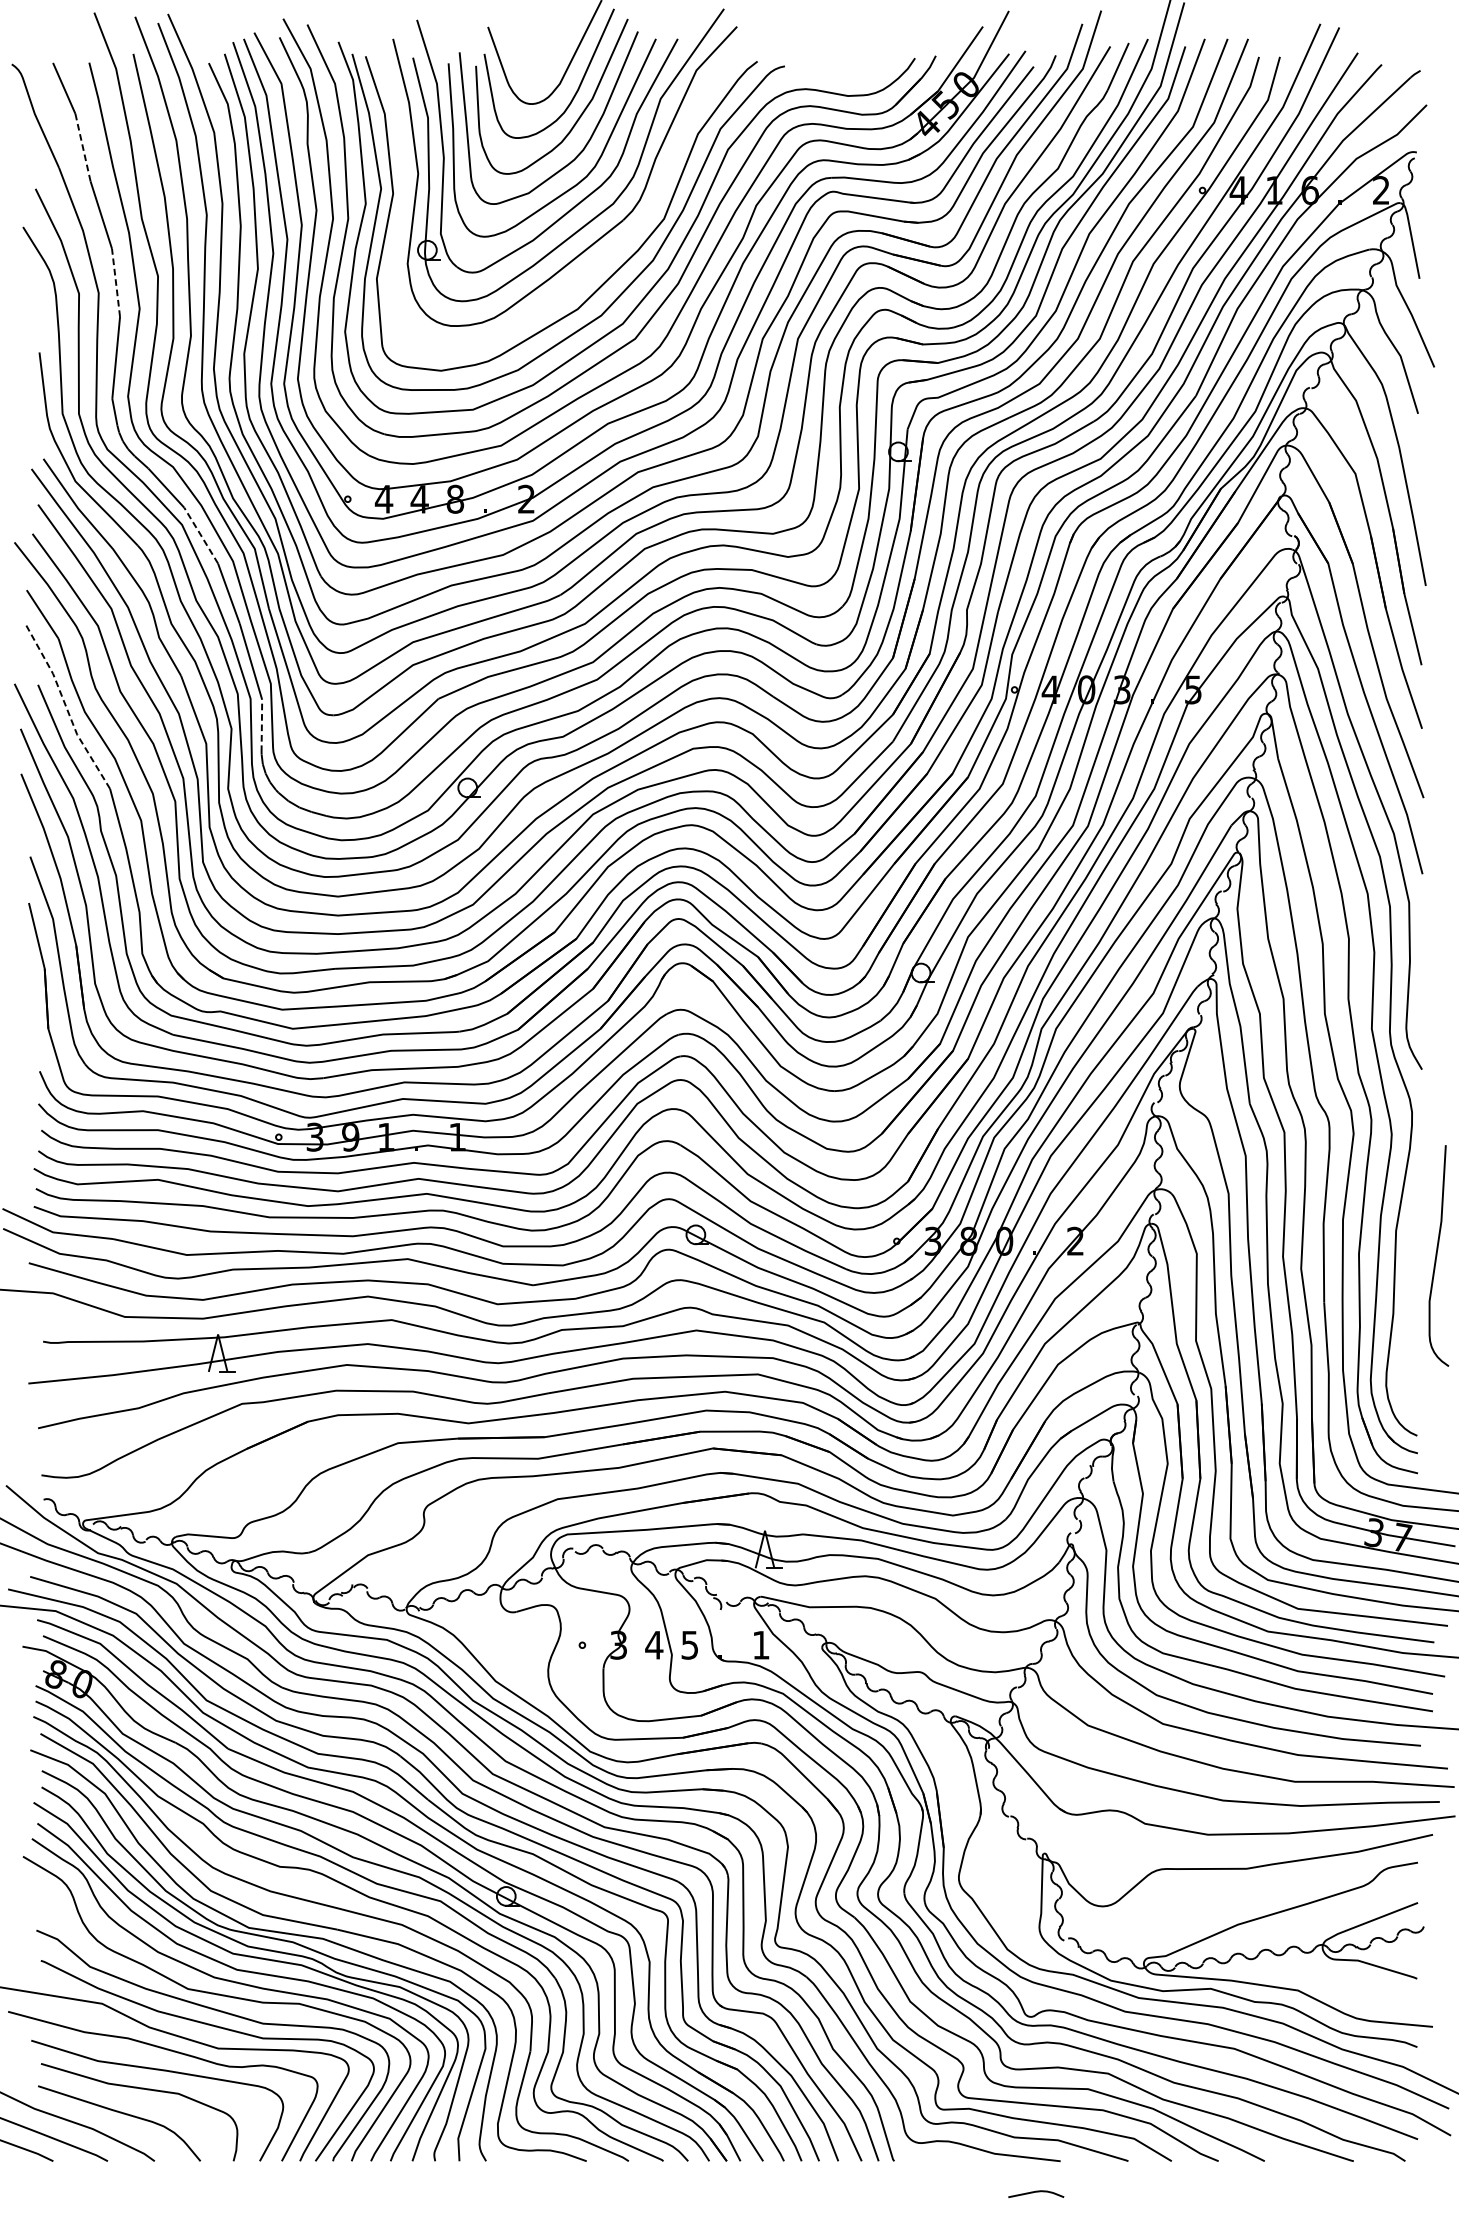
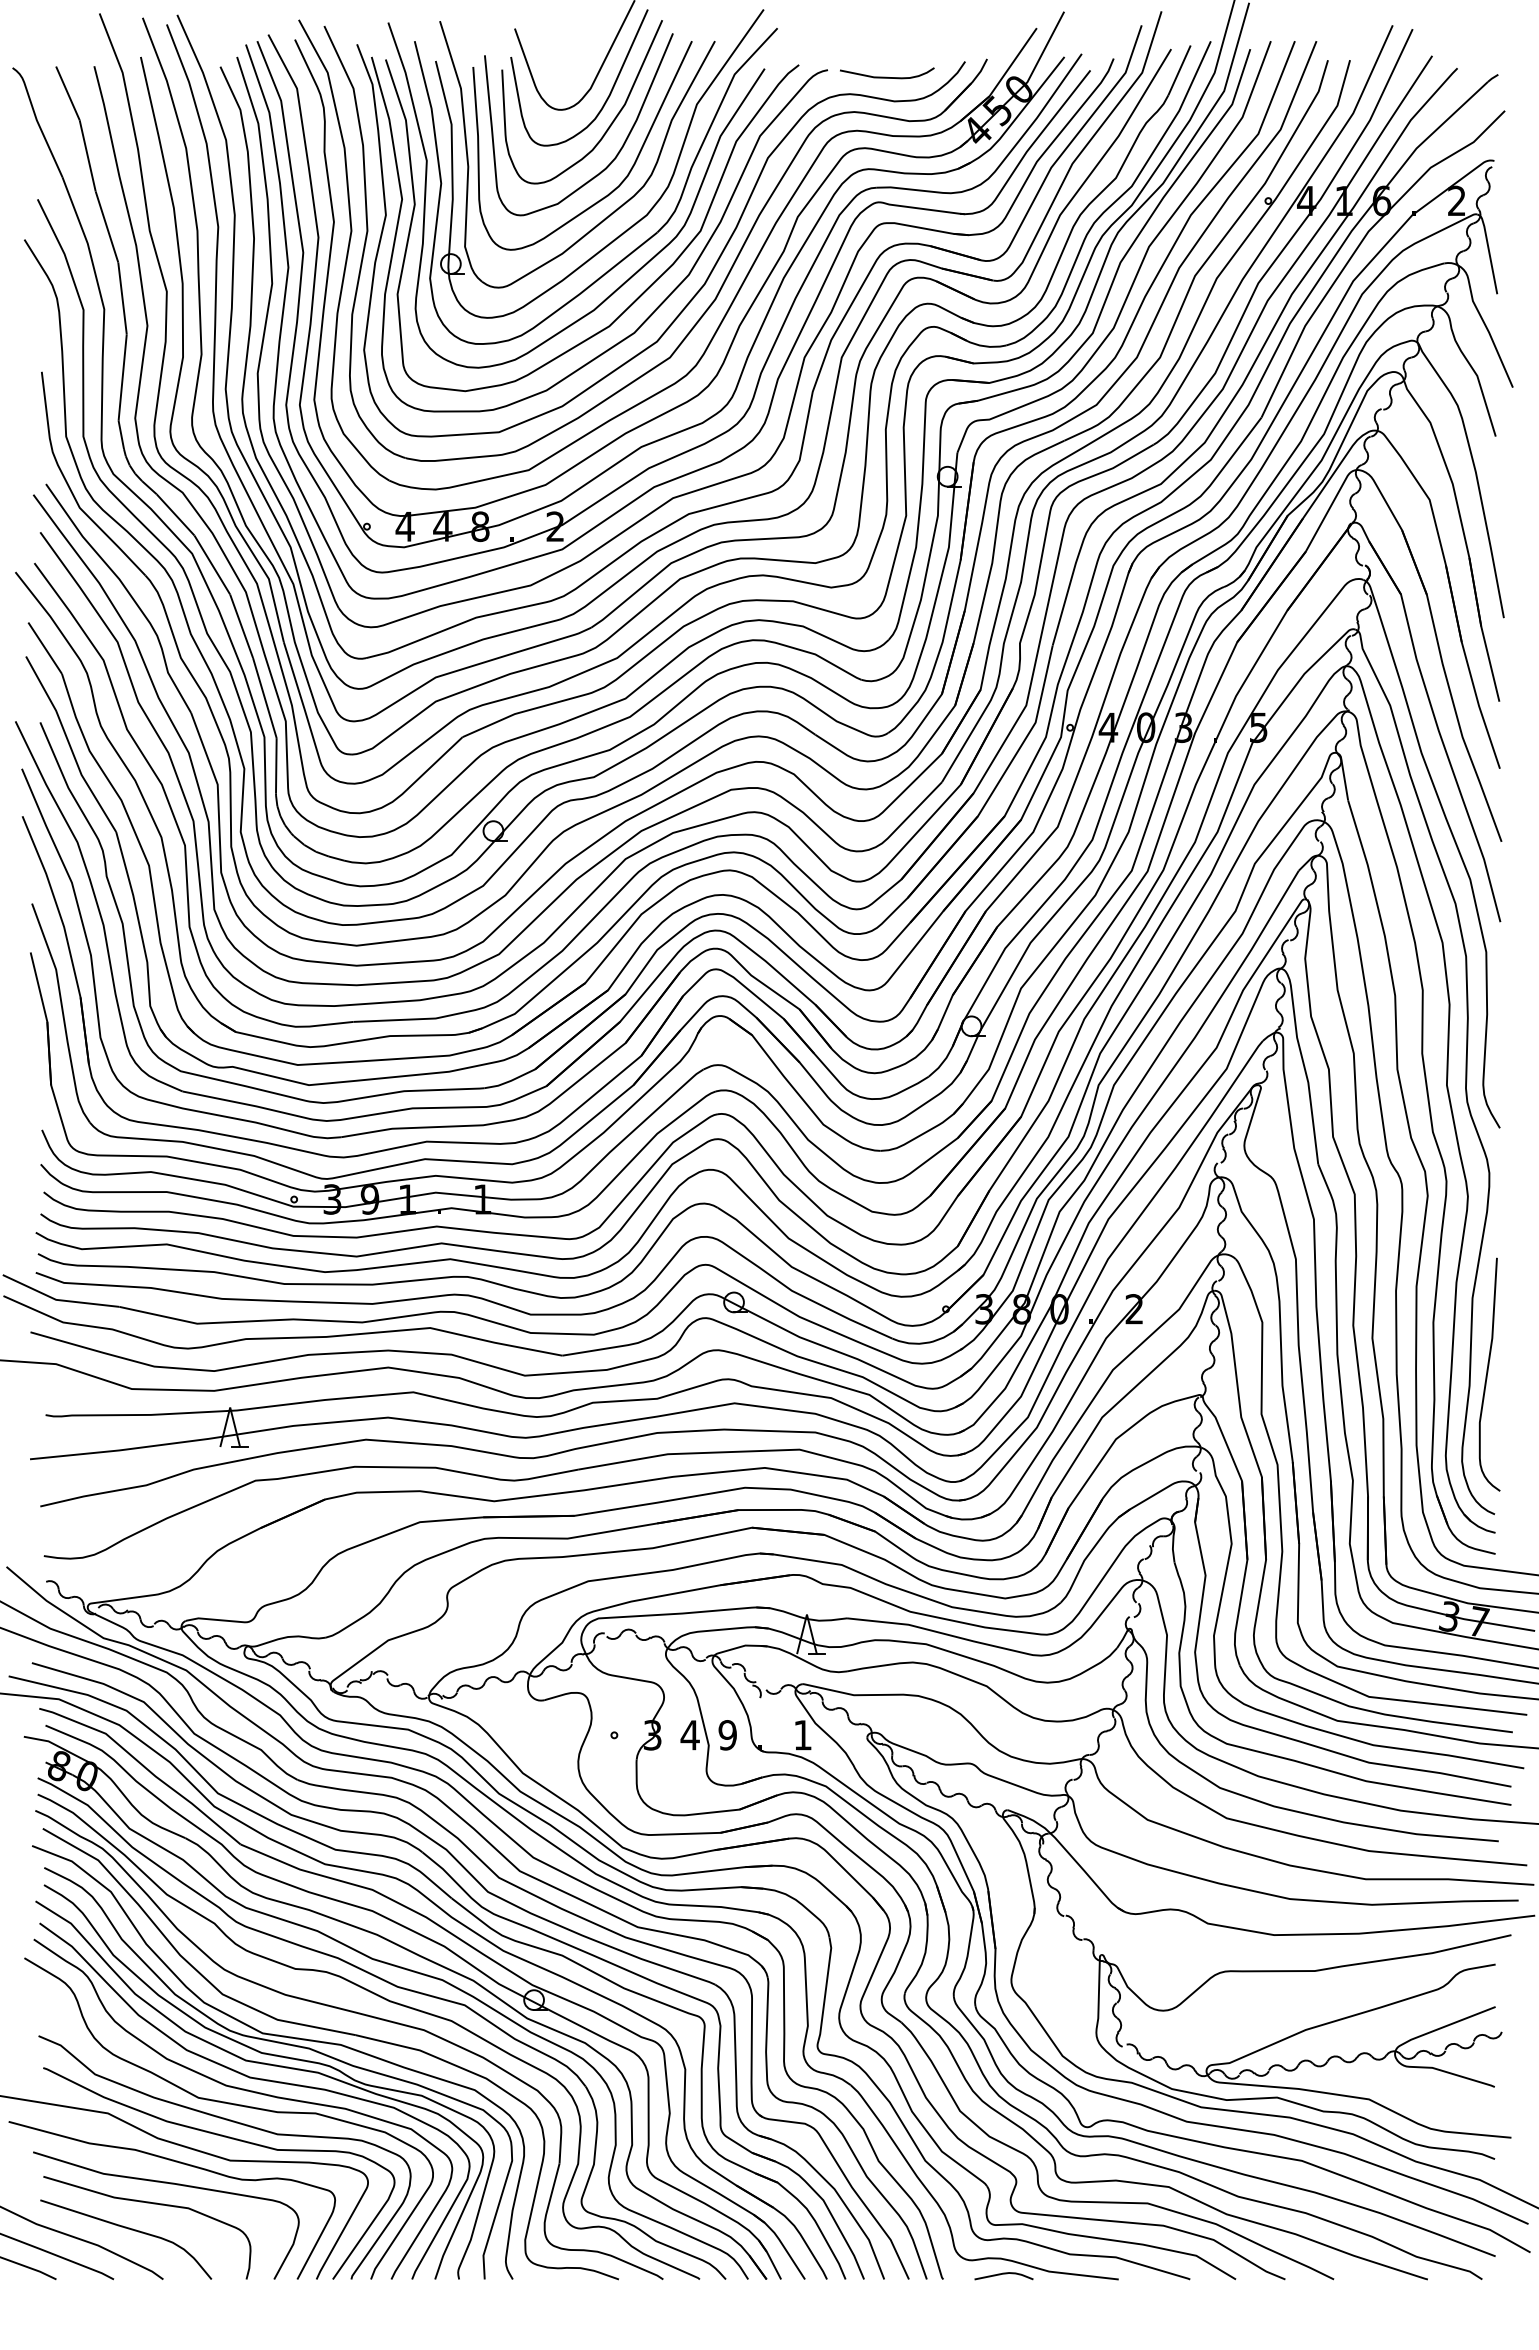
curve: (841, 72) -> (887, 76), added
line: (82, 147) -> (87, 155), dashed -> solid
curve: (608, 252) -> (641, 266), added
line: (116, 281) -> (122, 297), dashed -> solid
line: (201, 535) -> (212, 564), dashed -> solid
line: (65, 705) -> (69, 744), dashed -> solid
line: (262, 725) -> (276, 765), dashed -> solid
curve: (1436, 1255) -> (1487, 1374), moved
text: (689, 1645) -> (727, 1735), 5 -> 9
curve: (1035, 2192) -> (1003, 2274), moved

